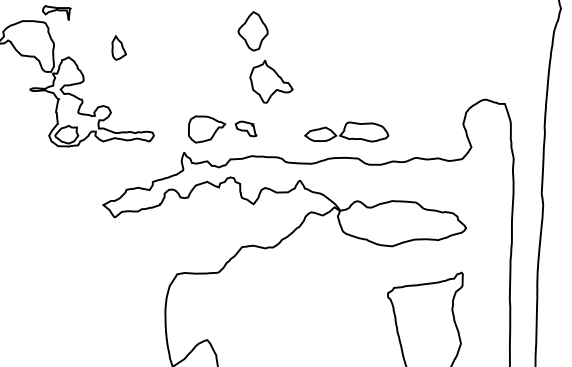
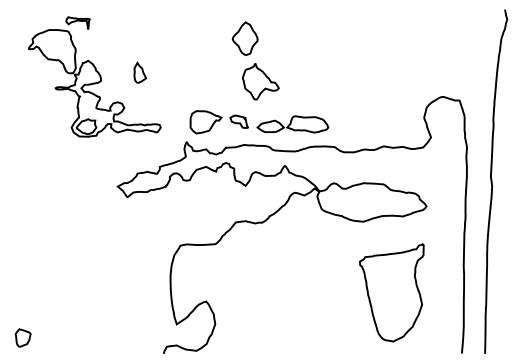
part: (118, 47) -> (139, 72), moved
part: (346, 132) -> (292, 124), moved

